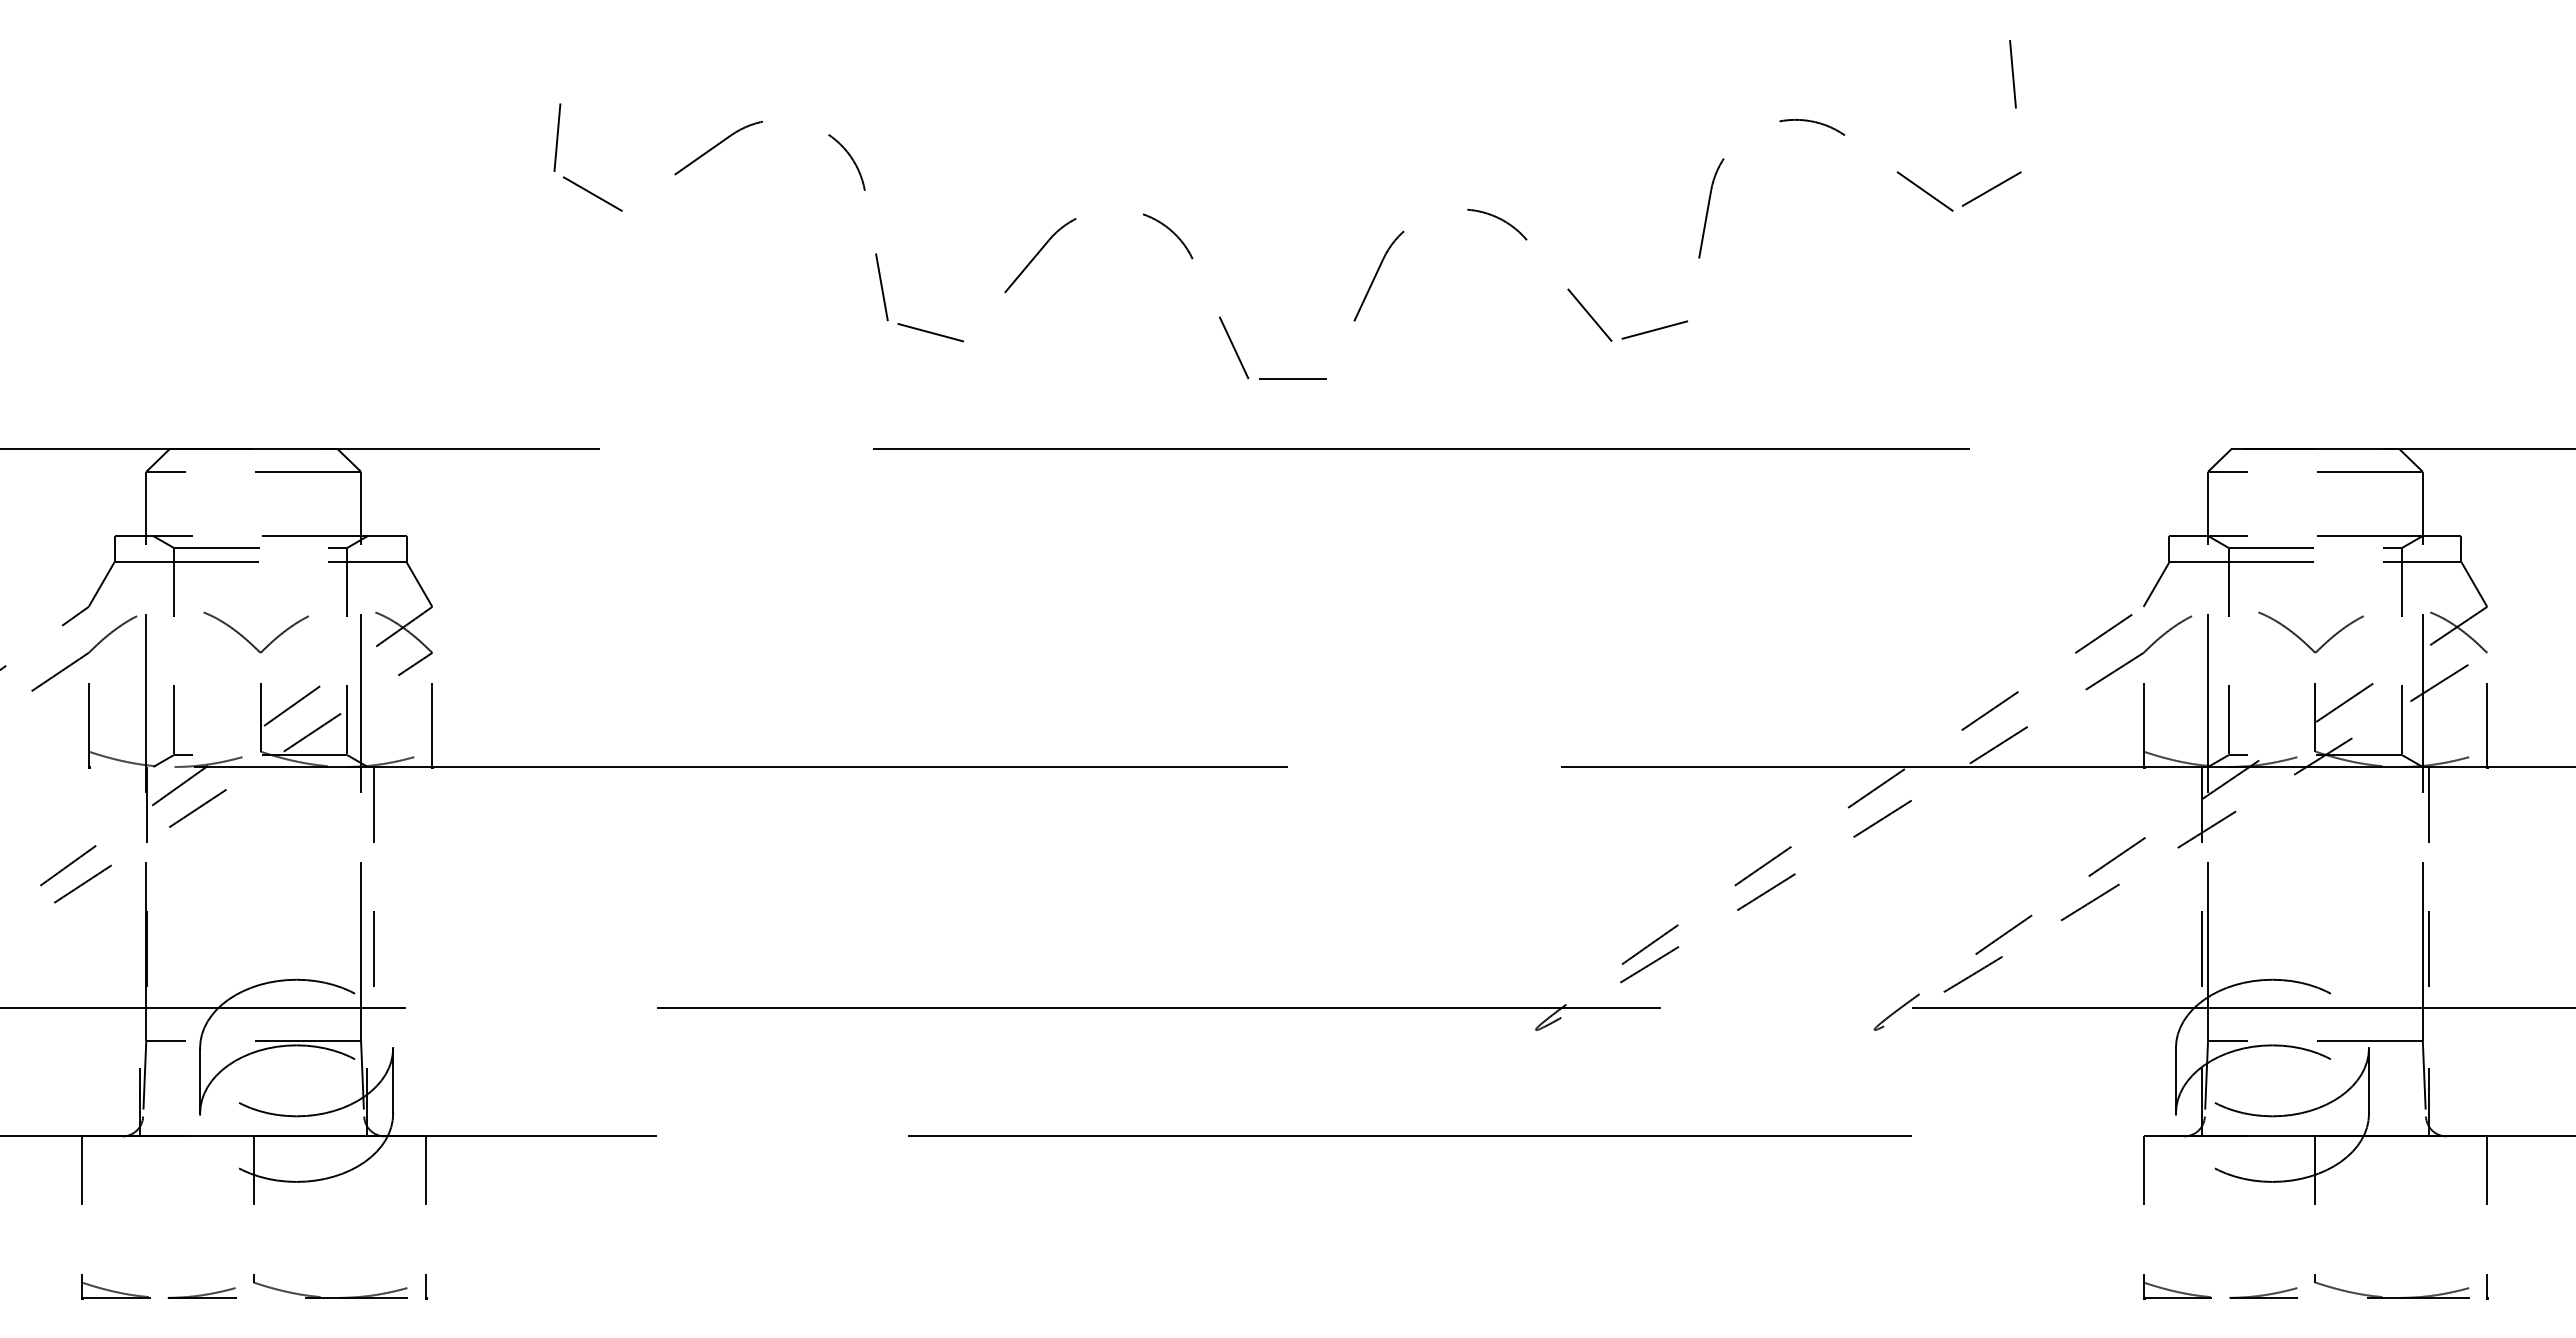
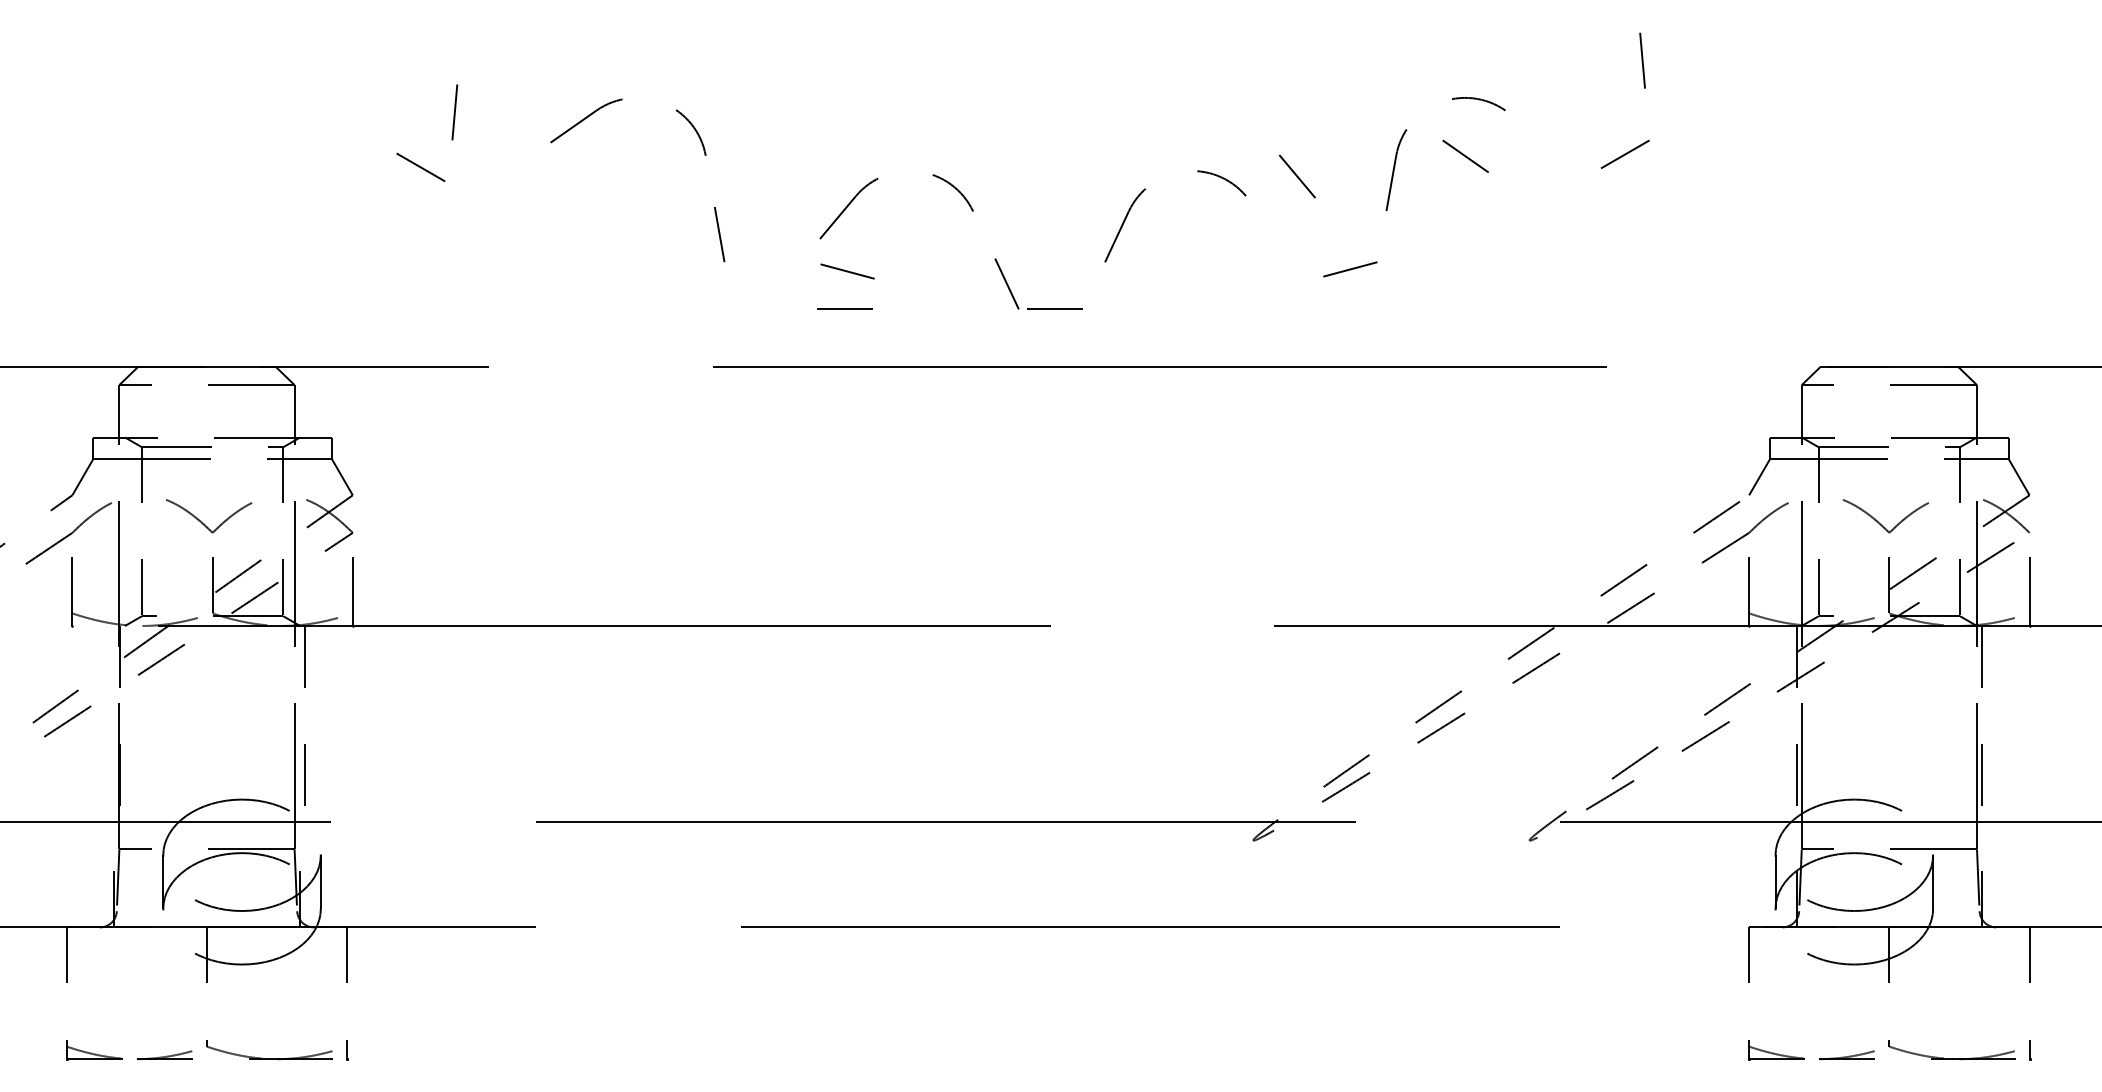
line: (1924, 191) -> (1465, 156), moved
line: (592, 193) -> (420, 166), moved
line: (1589, 314) -> (1297, 175), moved
line: (930, 332) -> (847, 271), moved
line: (1035, 377) -> (844, 308), added

